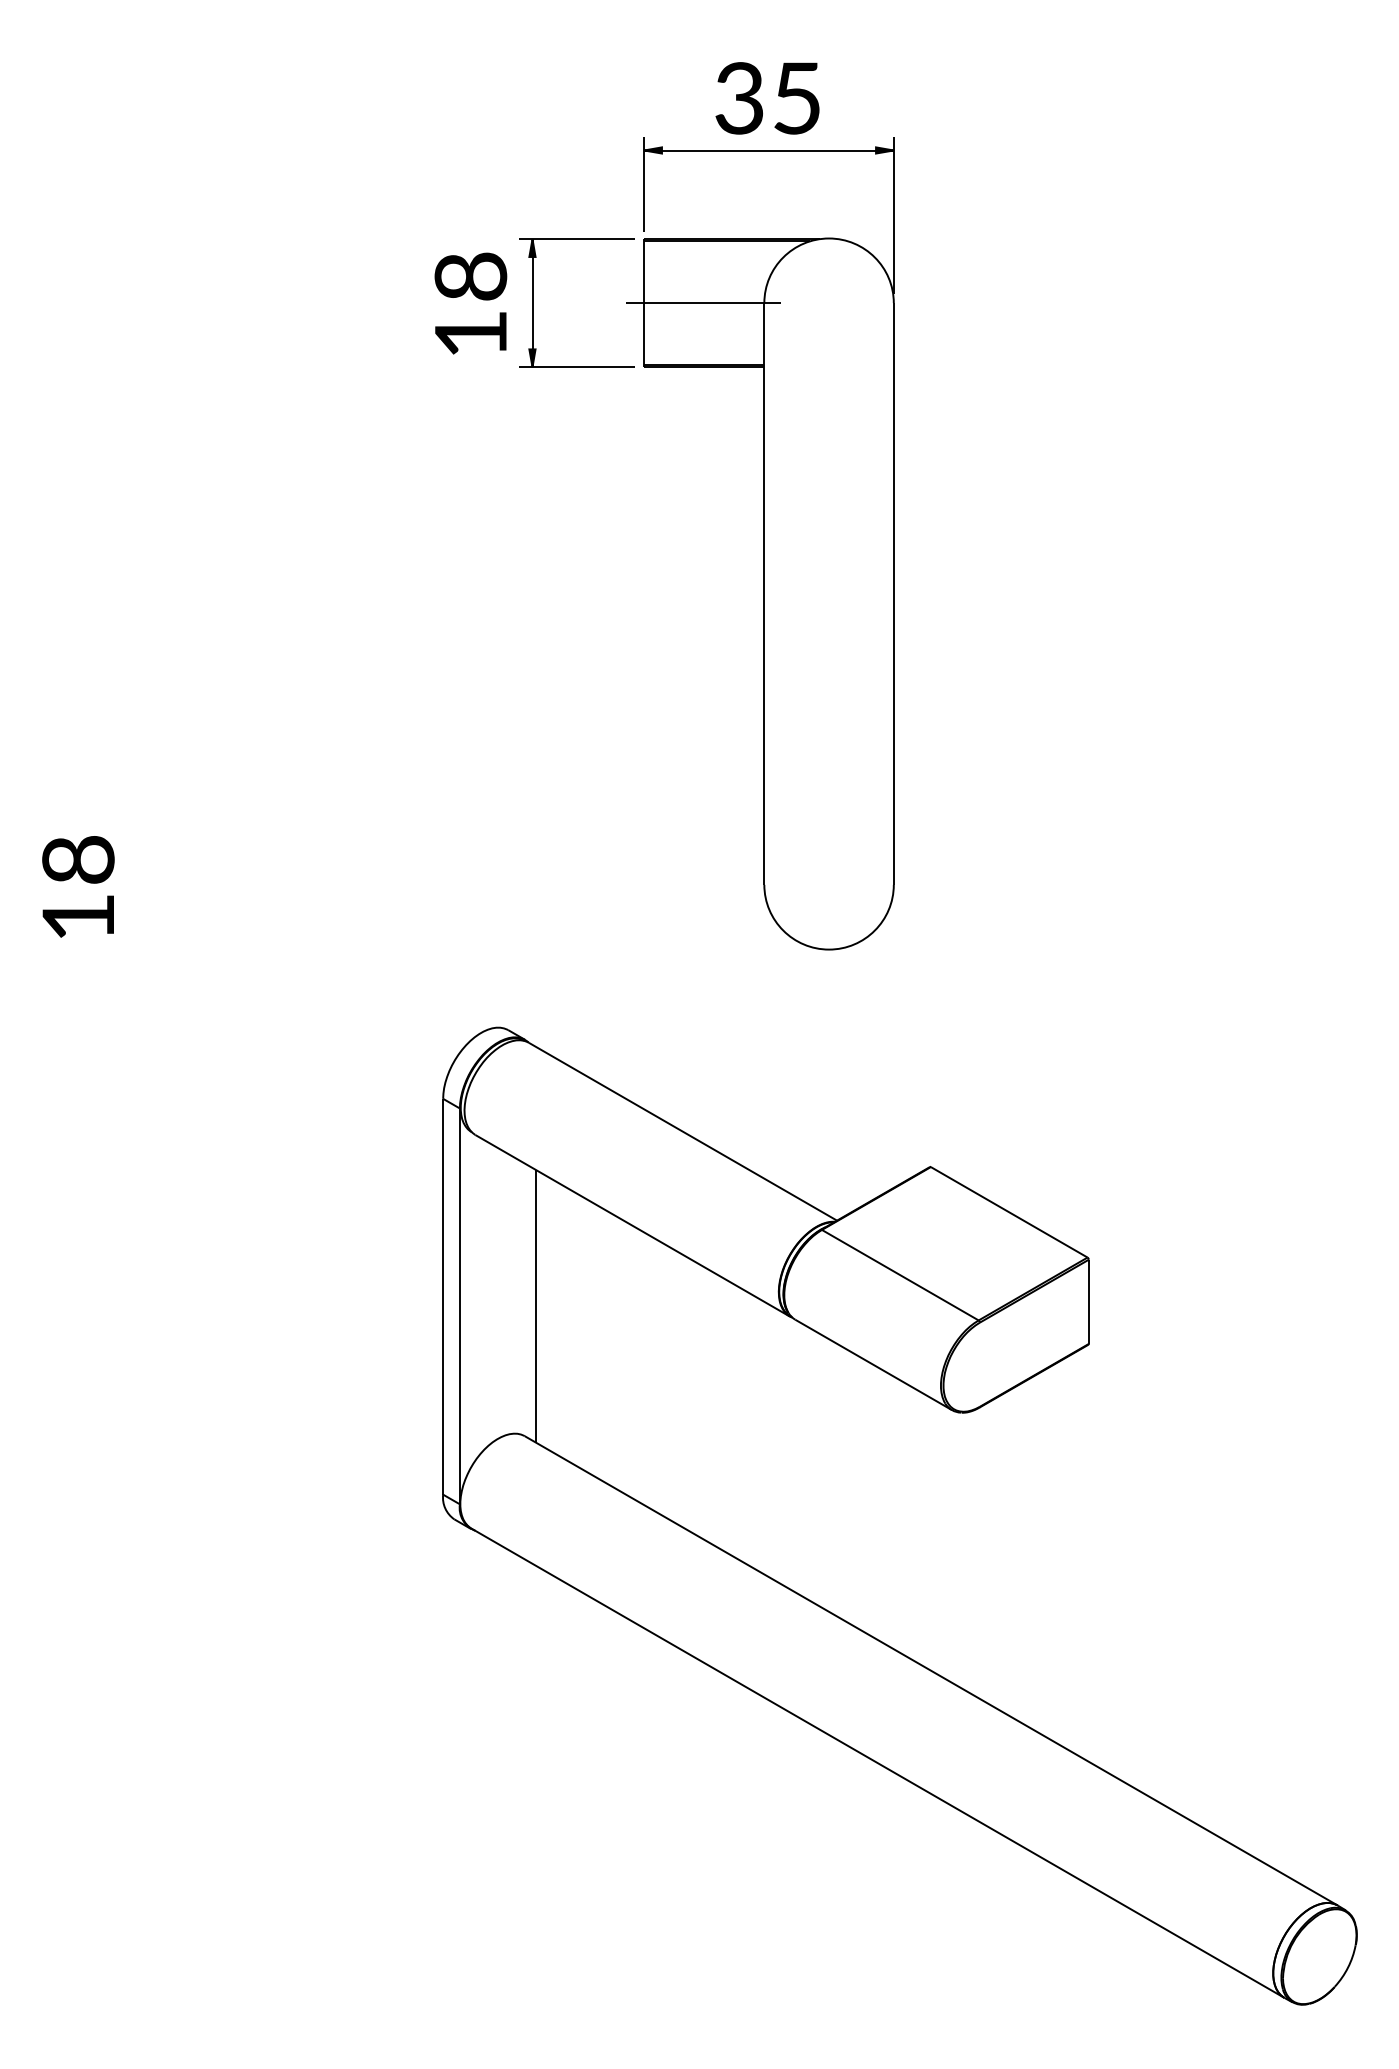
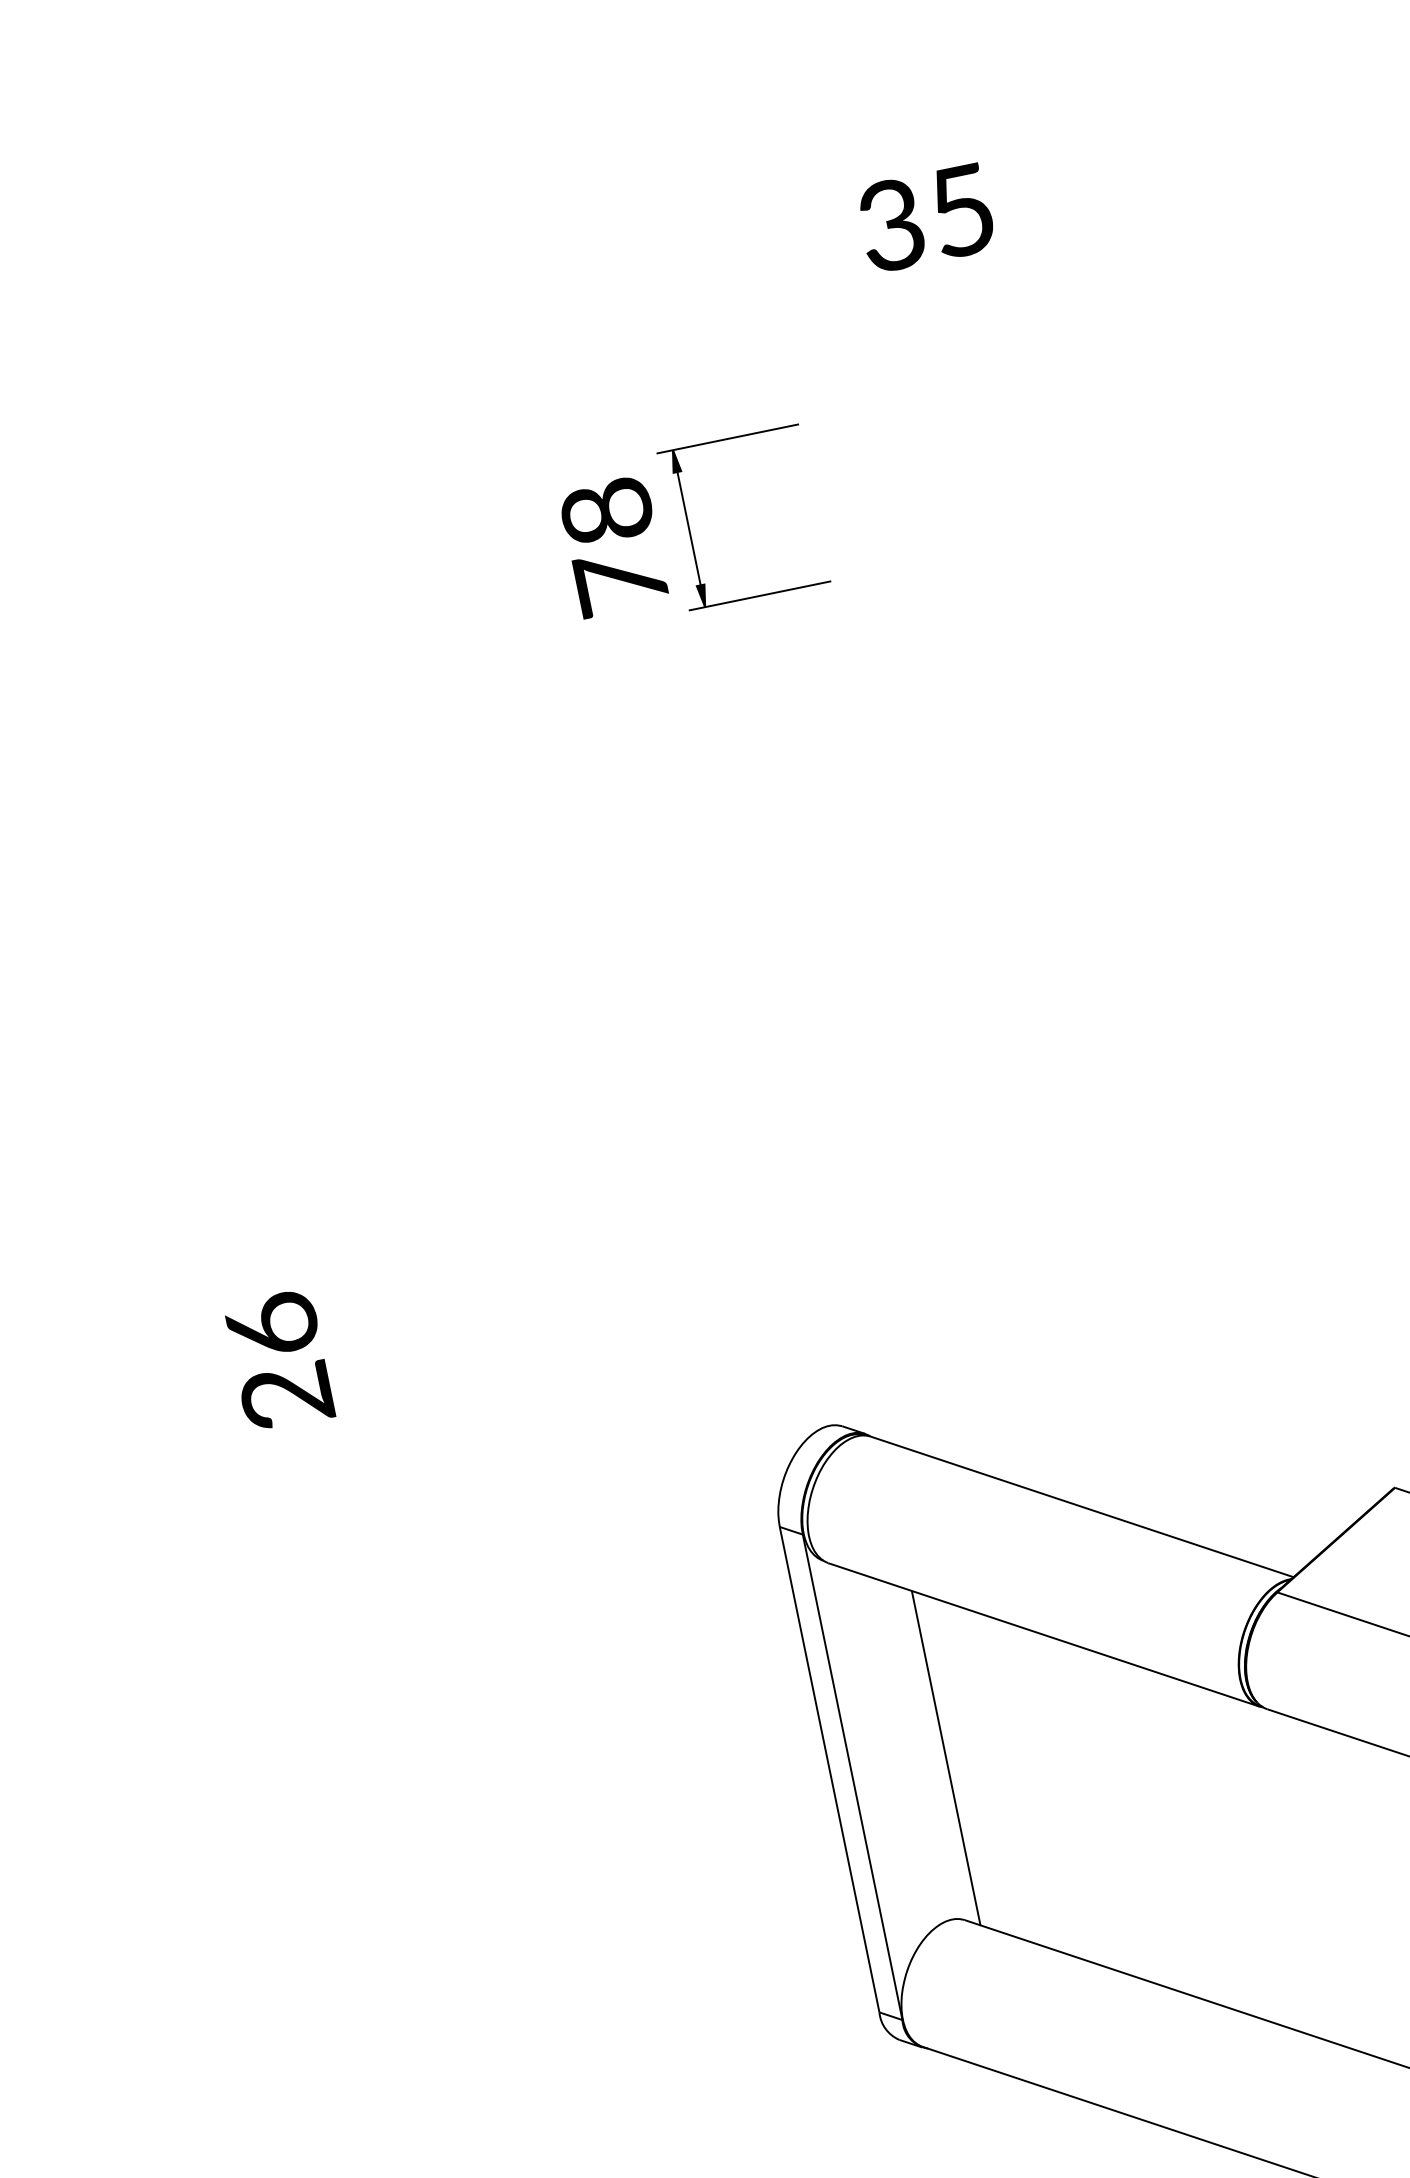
text: (470, 333) -> (620, 581), 18 -> 78
part: (760, 543) -> (1029, 765), removed
text: (78, 888) -> (279, 1360), 18 -> 26

